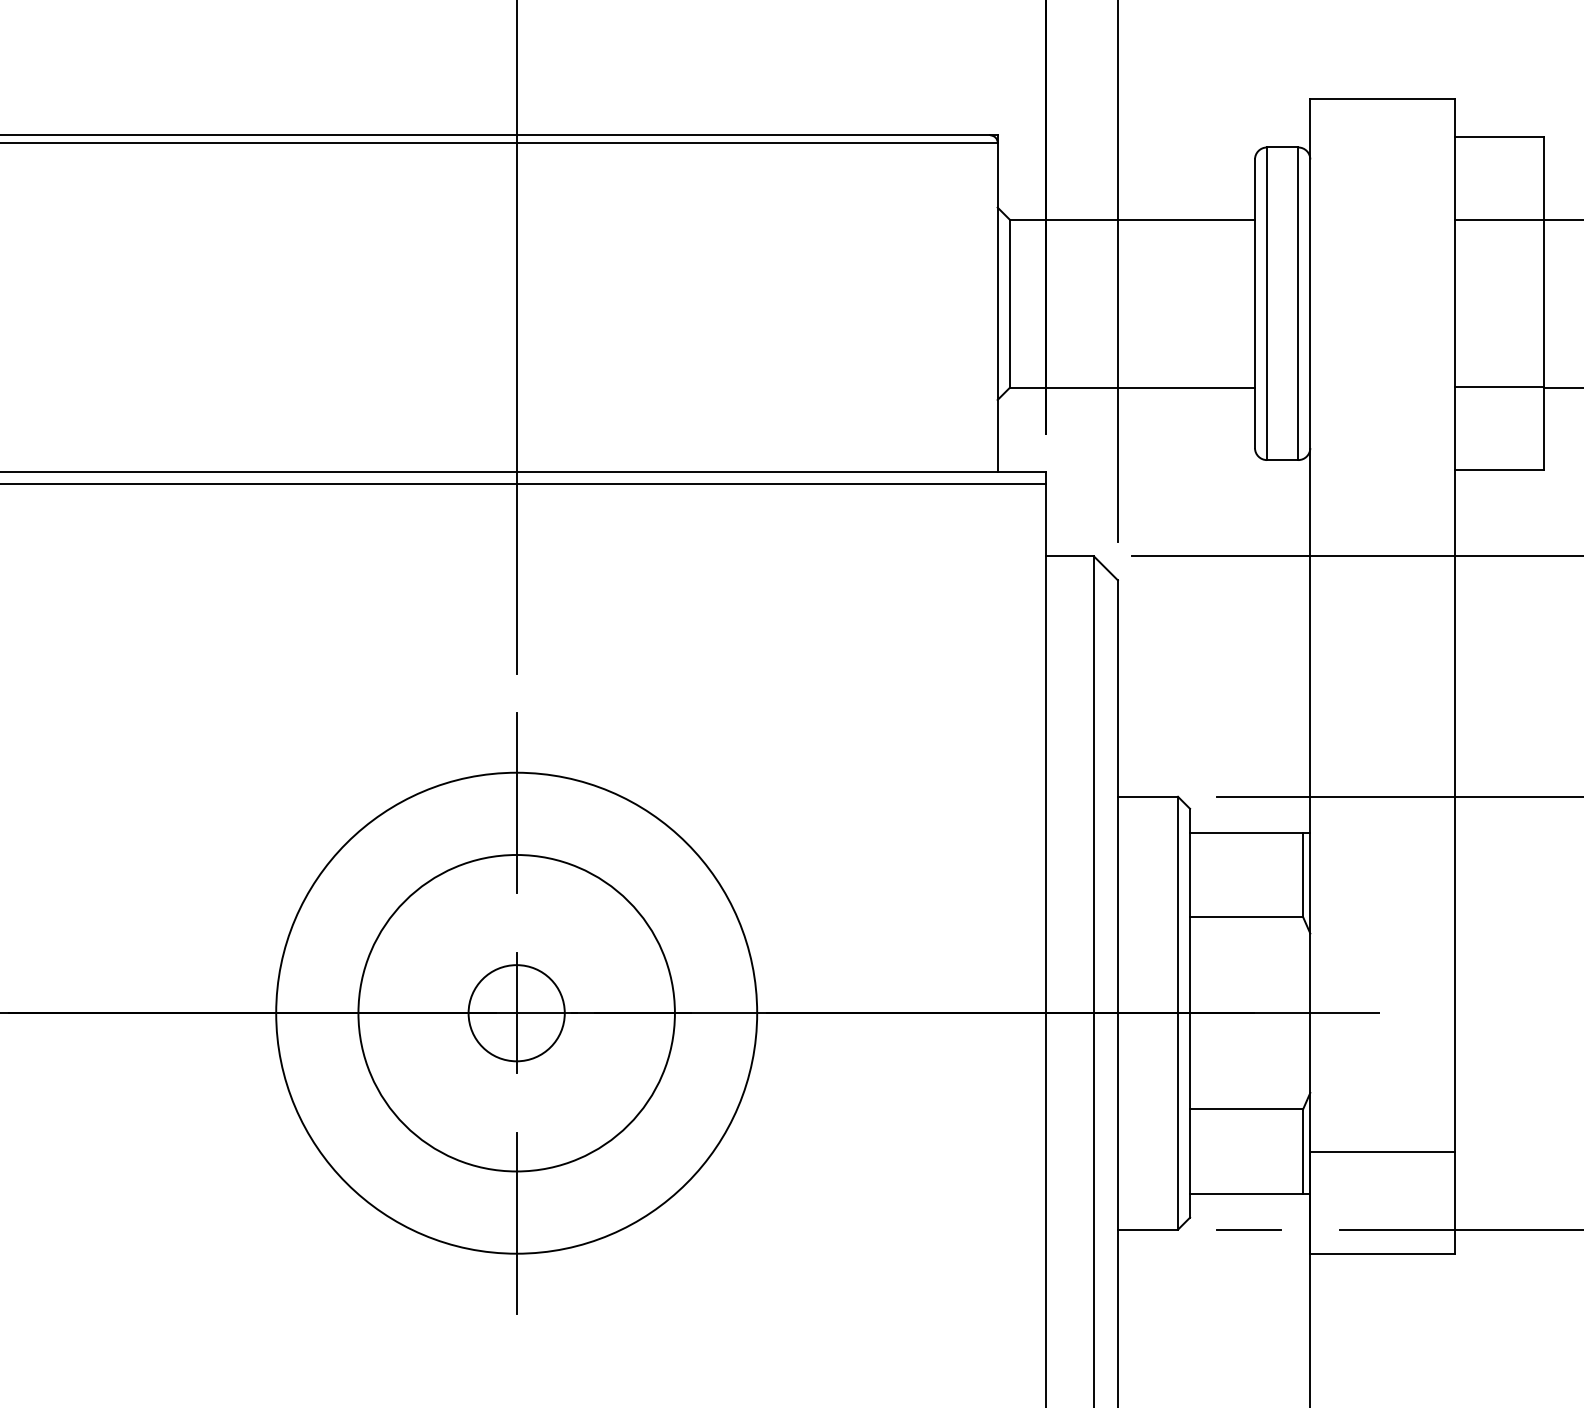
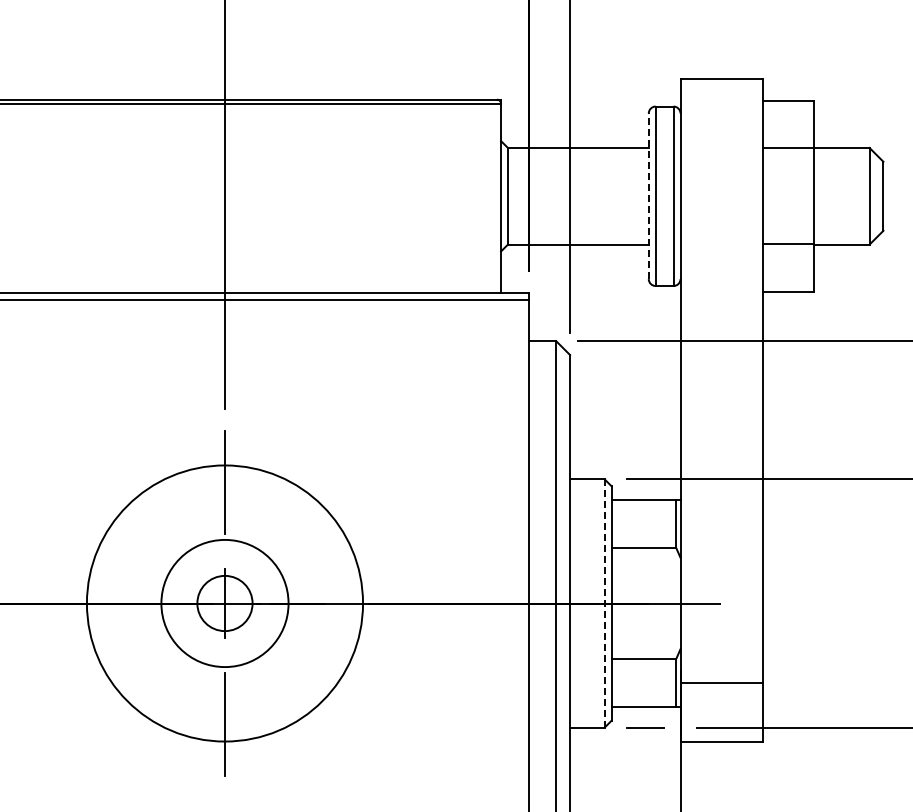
line: (1254, 304) -> (648, 196), solid -> dashed
circle: (515, 1013) -> (224, 603), size x0.7
line: (1177, 1013) -> (604, 603), solid -> dashed

